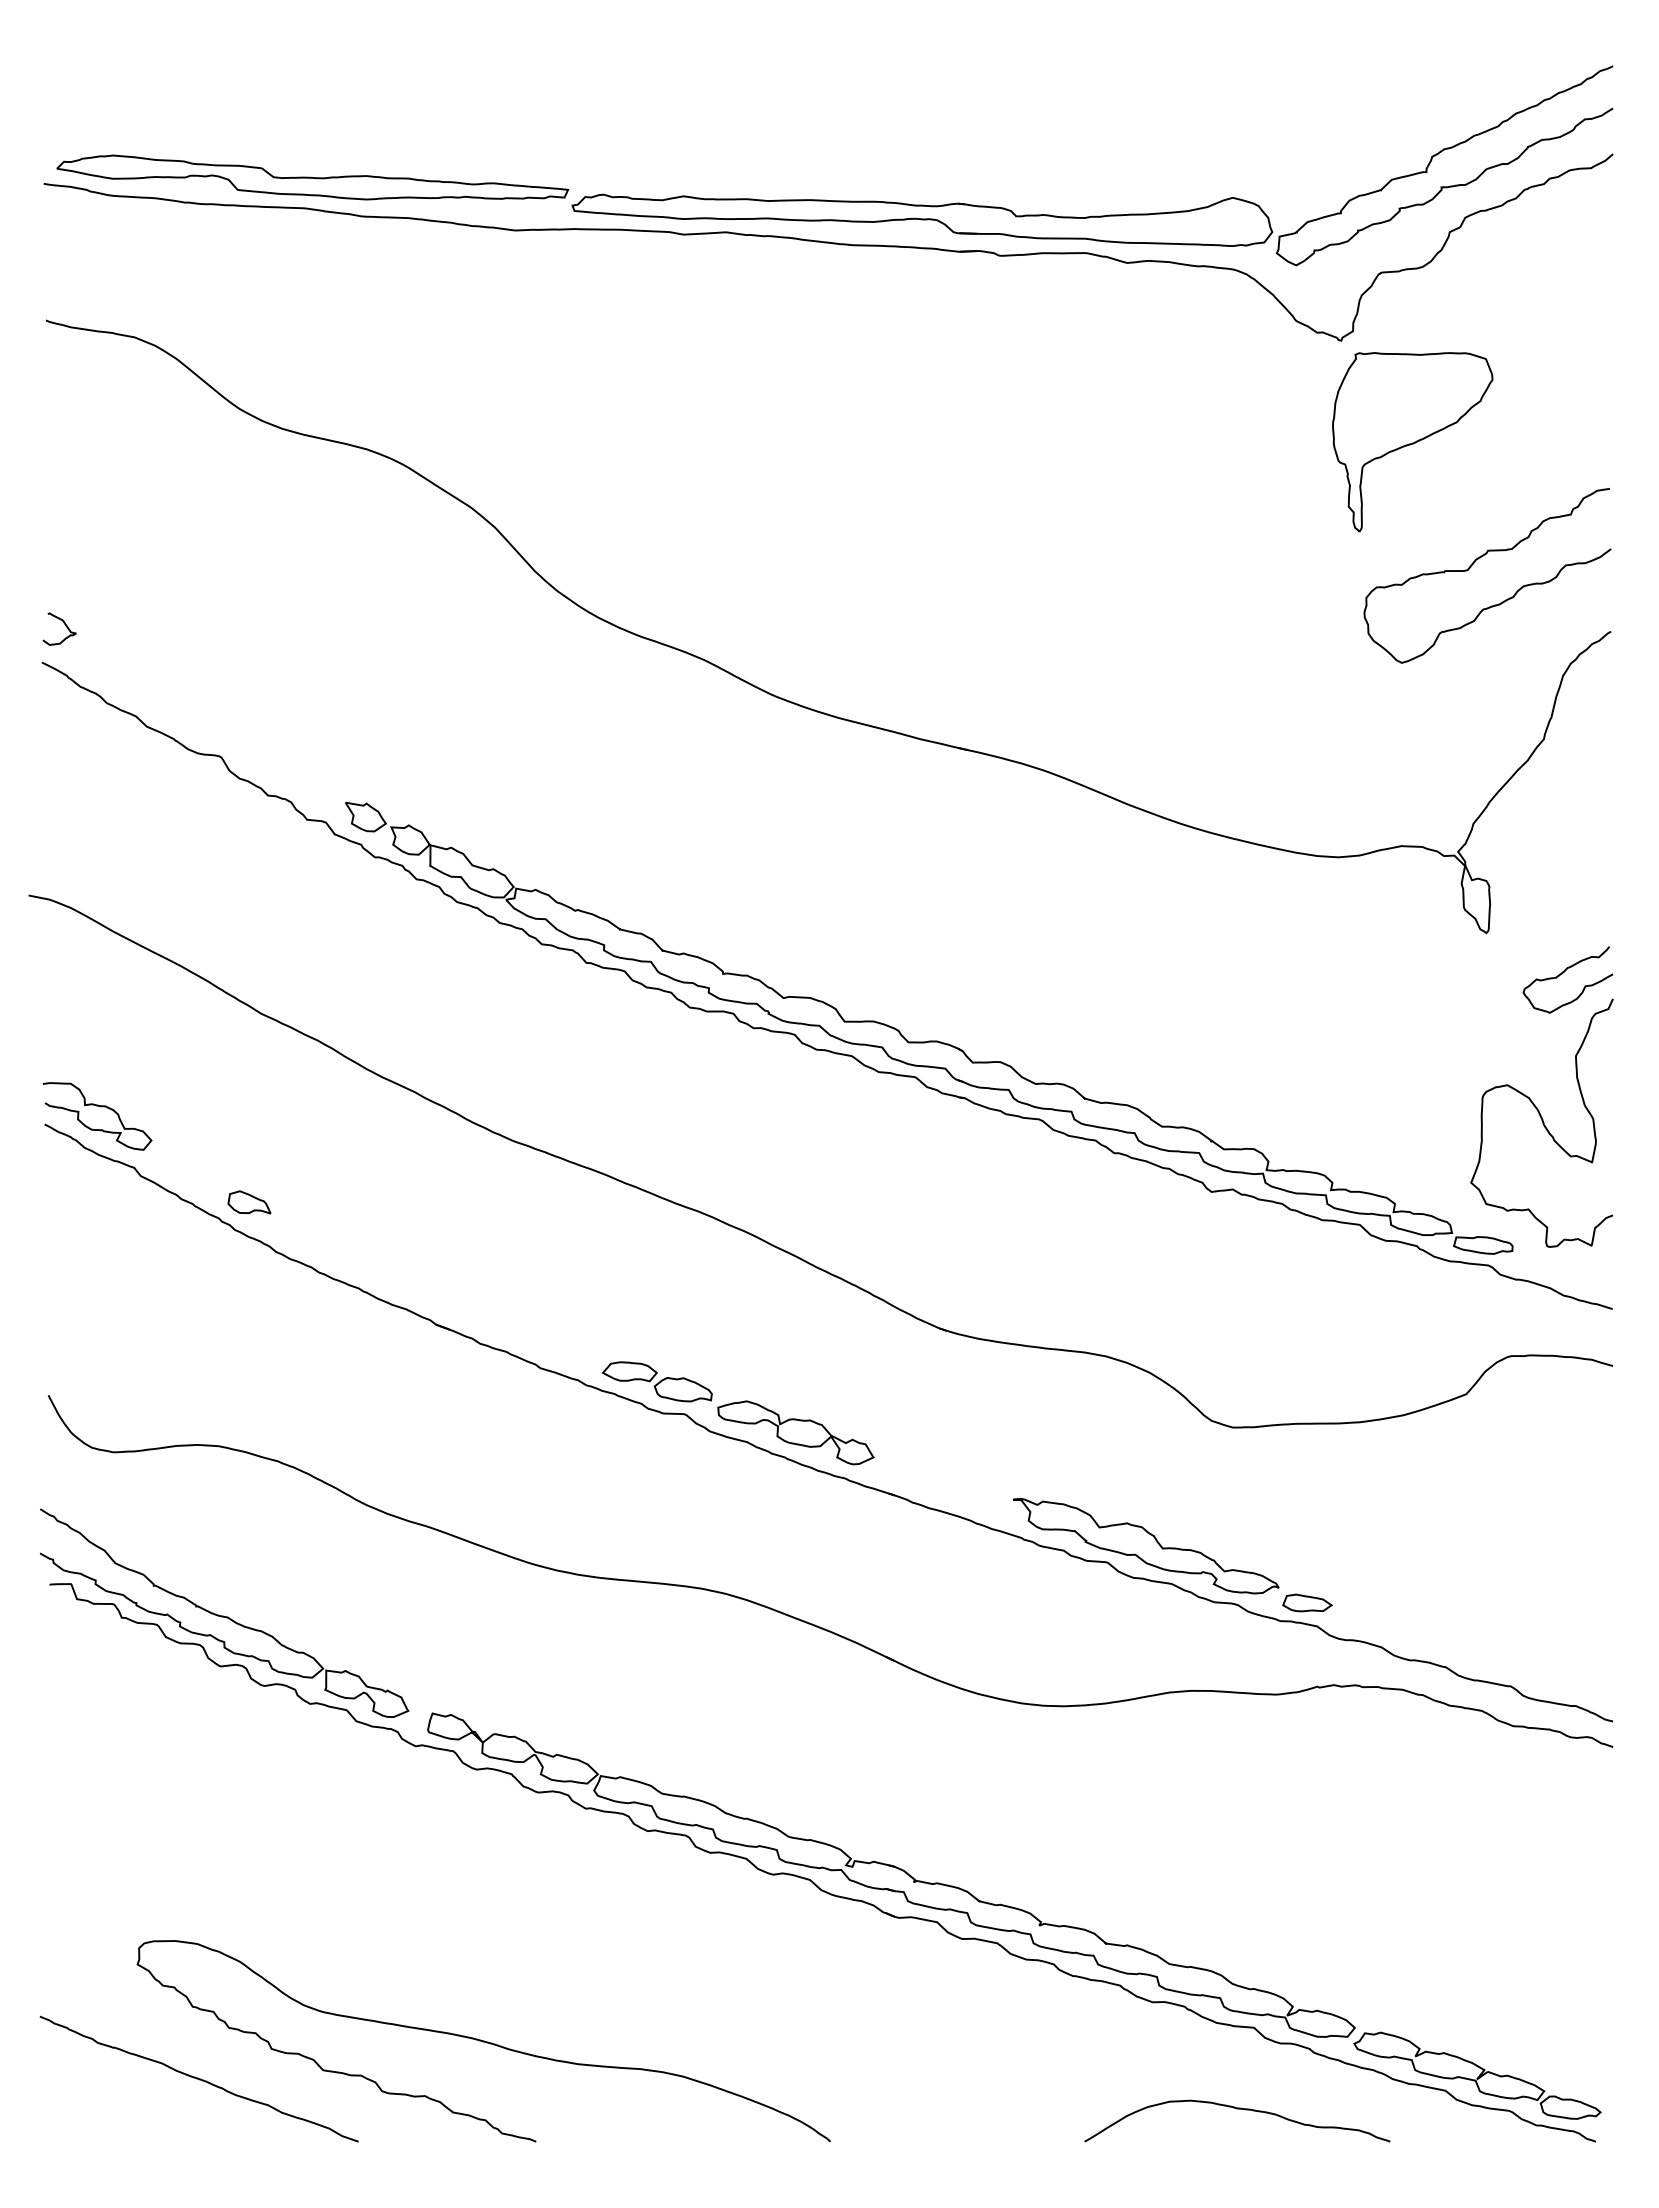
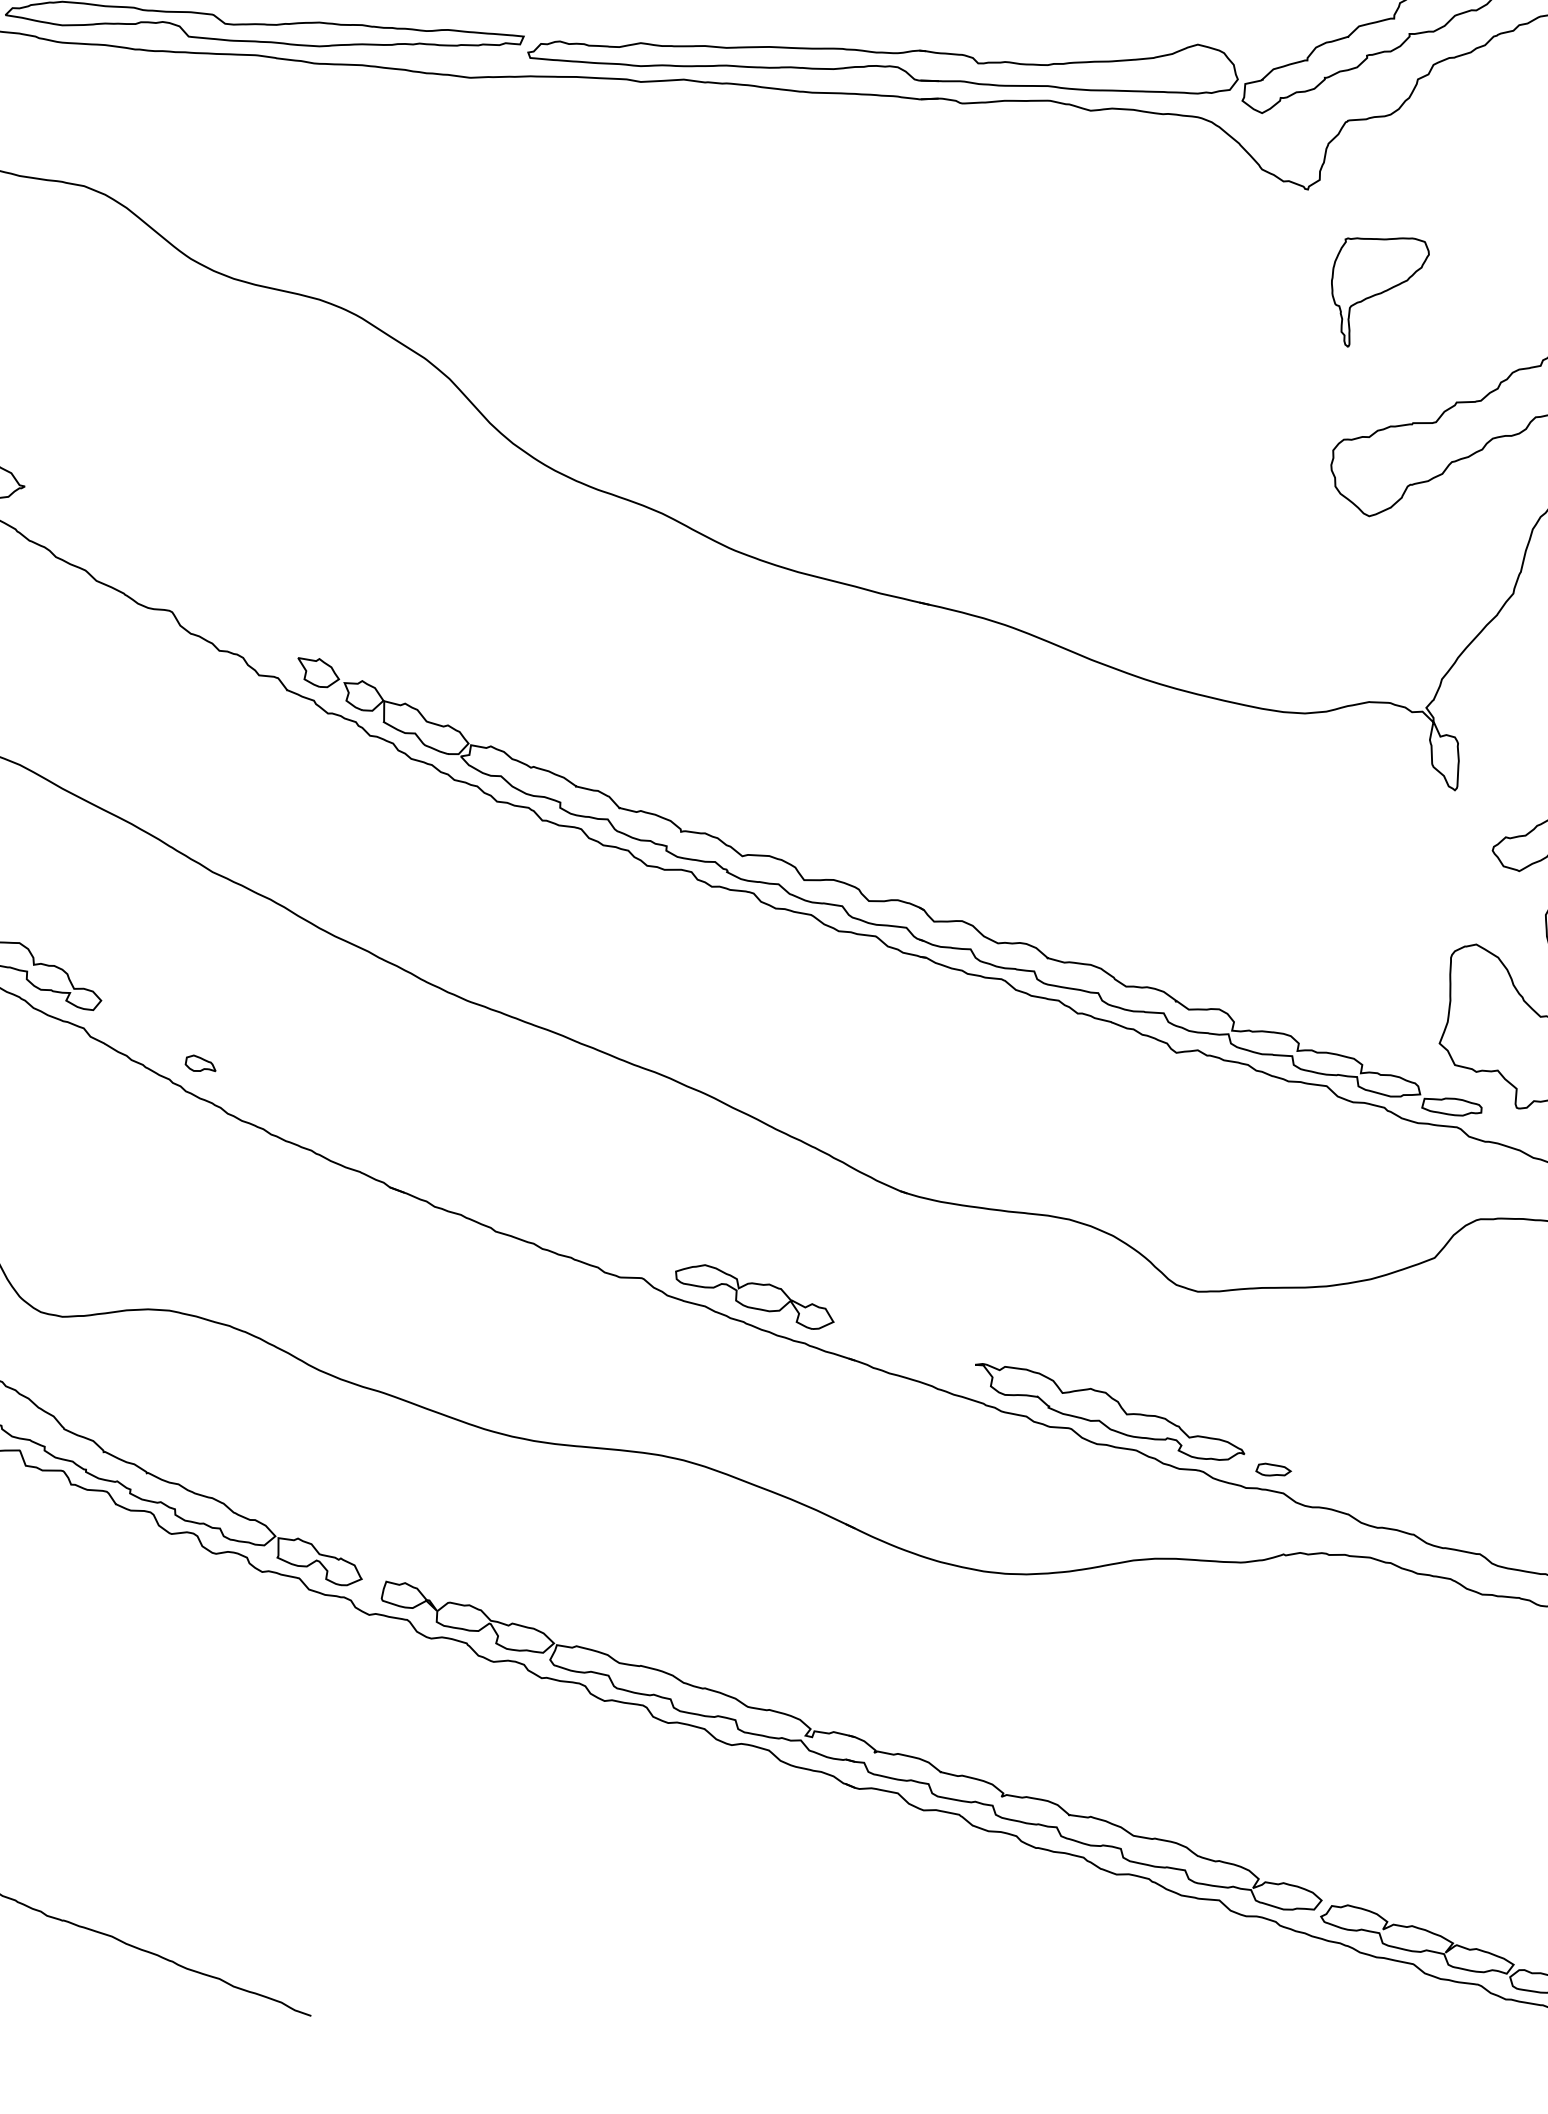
part: (1412, 442) -> (1380, 292), size x0.6
part: (249, 1202) -> (200, 1063), size x0.7
part: (656, 1381) -> (613, 1245), removed
part: (1307, 1602) -> (1273, 1469), size x0.7
curve: (483, 2041) -> (437, 1914), removed
curve: (1237, 2109) -> (1202, 1983), removed

